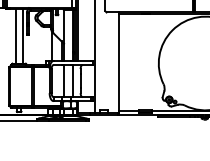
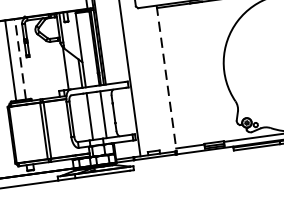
line: (22, 35) -> (20, 58), solid -> dashed
line: (119, 63) -> (167, 79), solid -> dashed

